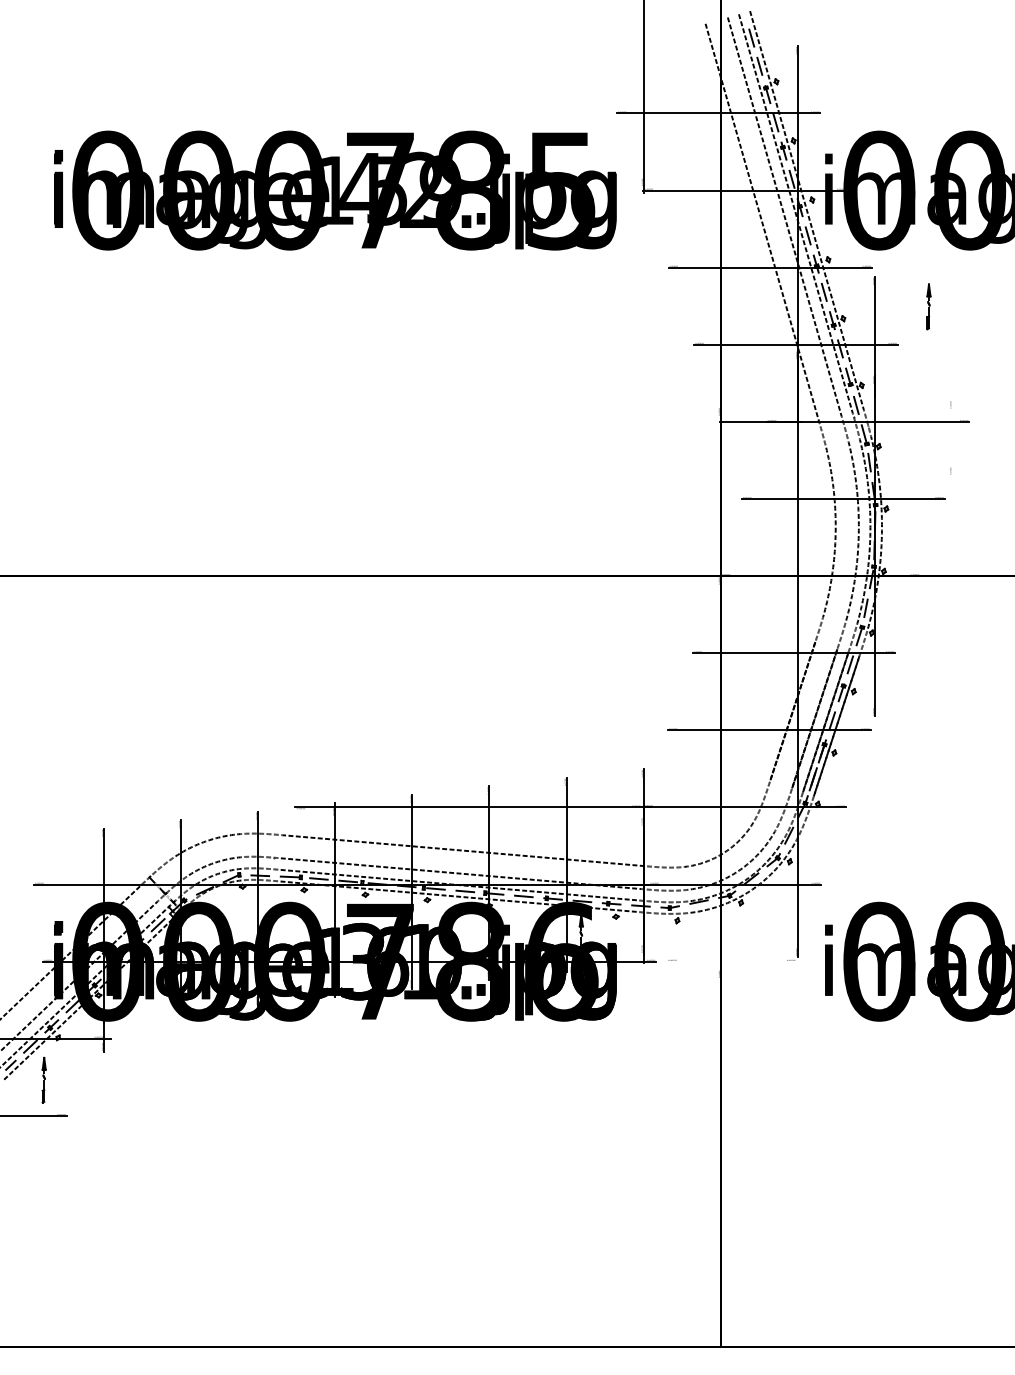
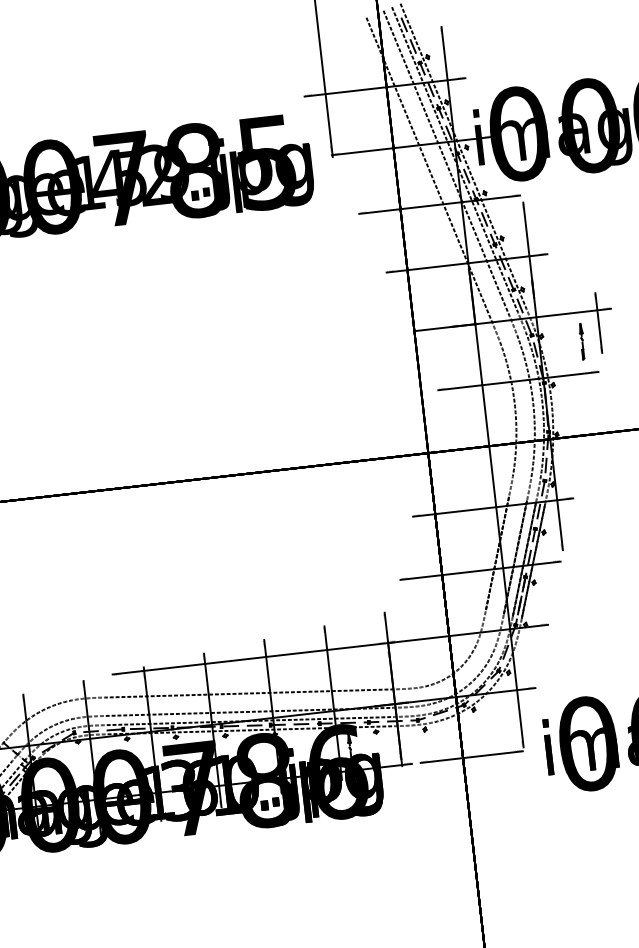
part: (928, 306) -> (581, 341), moved
line: (952, 437) -> (599, 322), added
line: (731, 961) -> (471, 756), added

